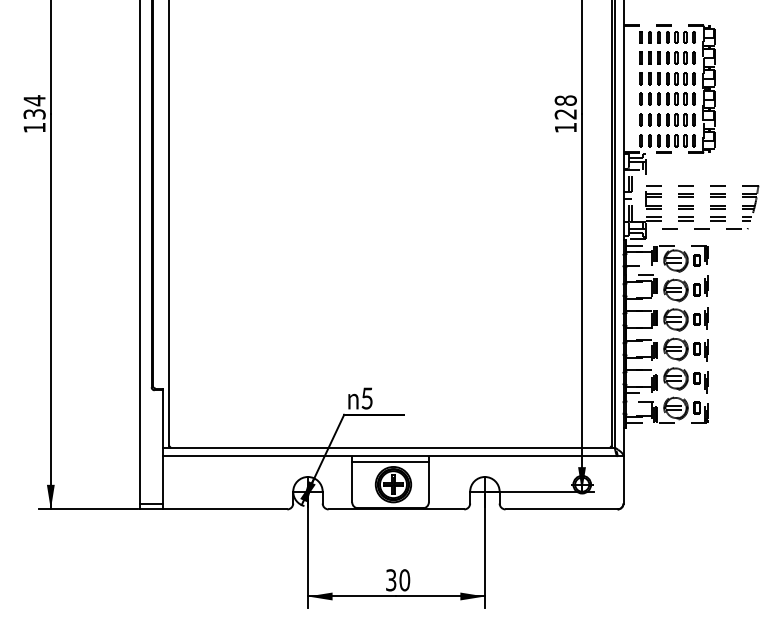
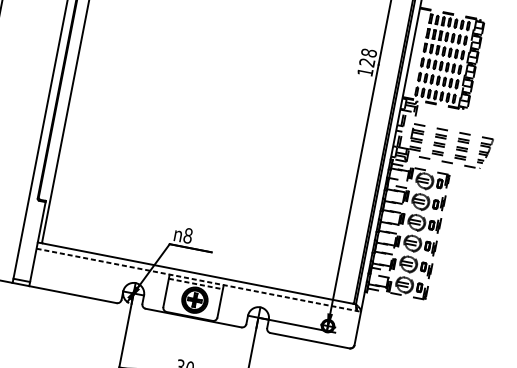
text: (366, 398) -> (187, 235), 5 -> 8
line: (393, 456) -> (198, 280), solid -> dashed
line: (391, 462) -> (196, 284), solid -> dashed

